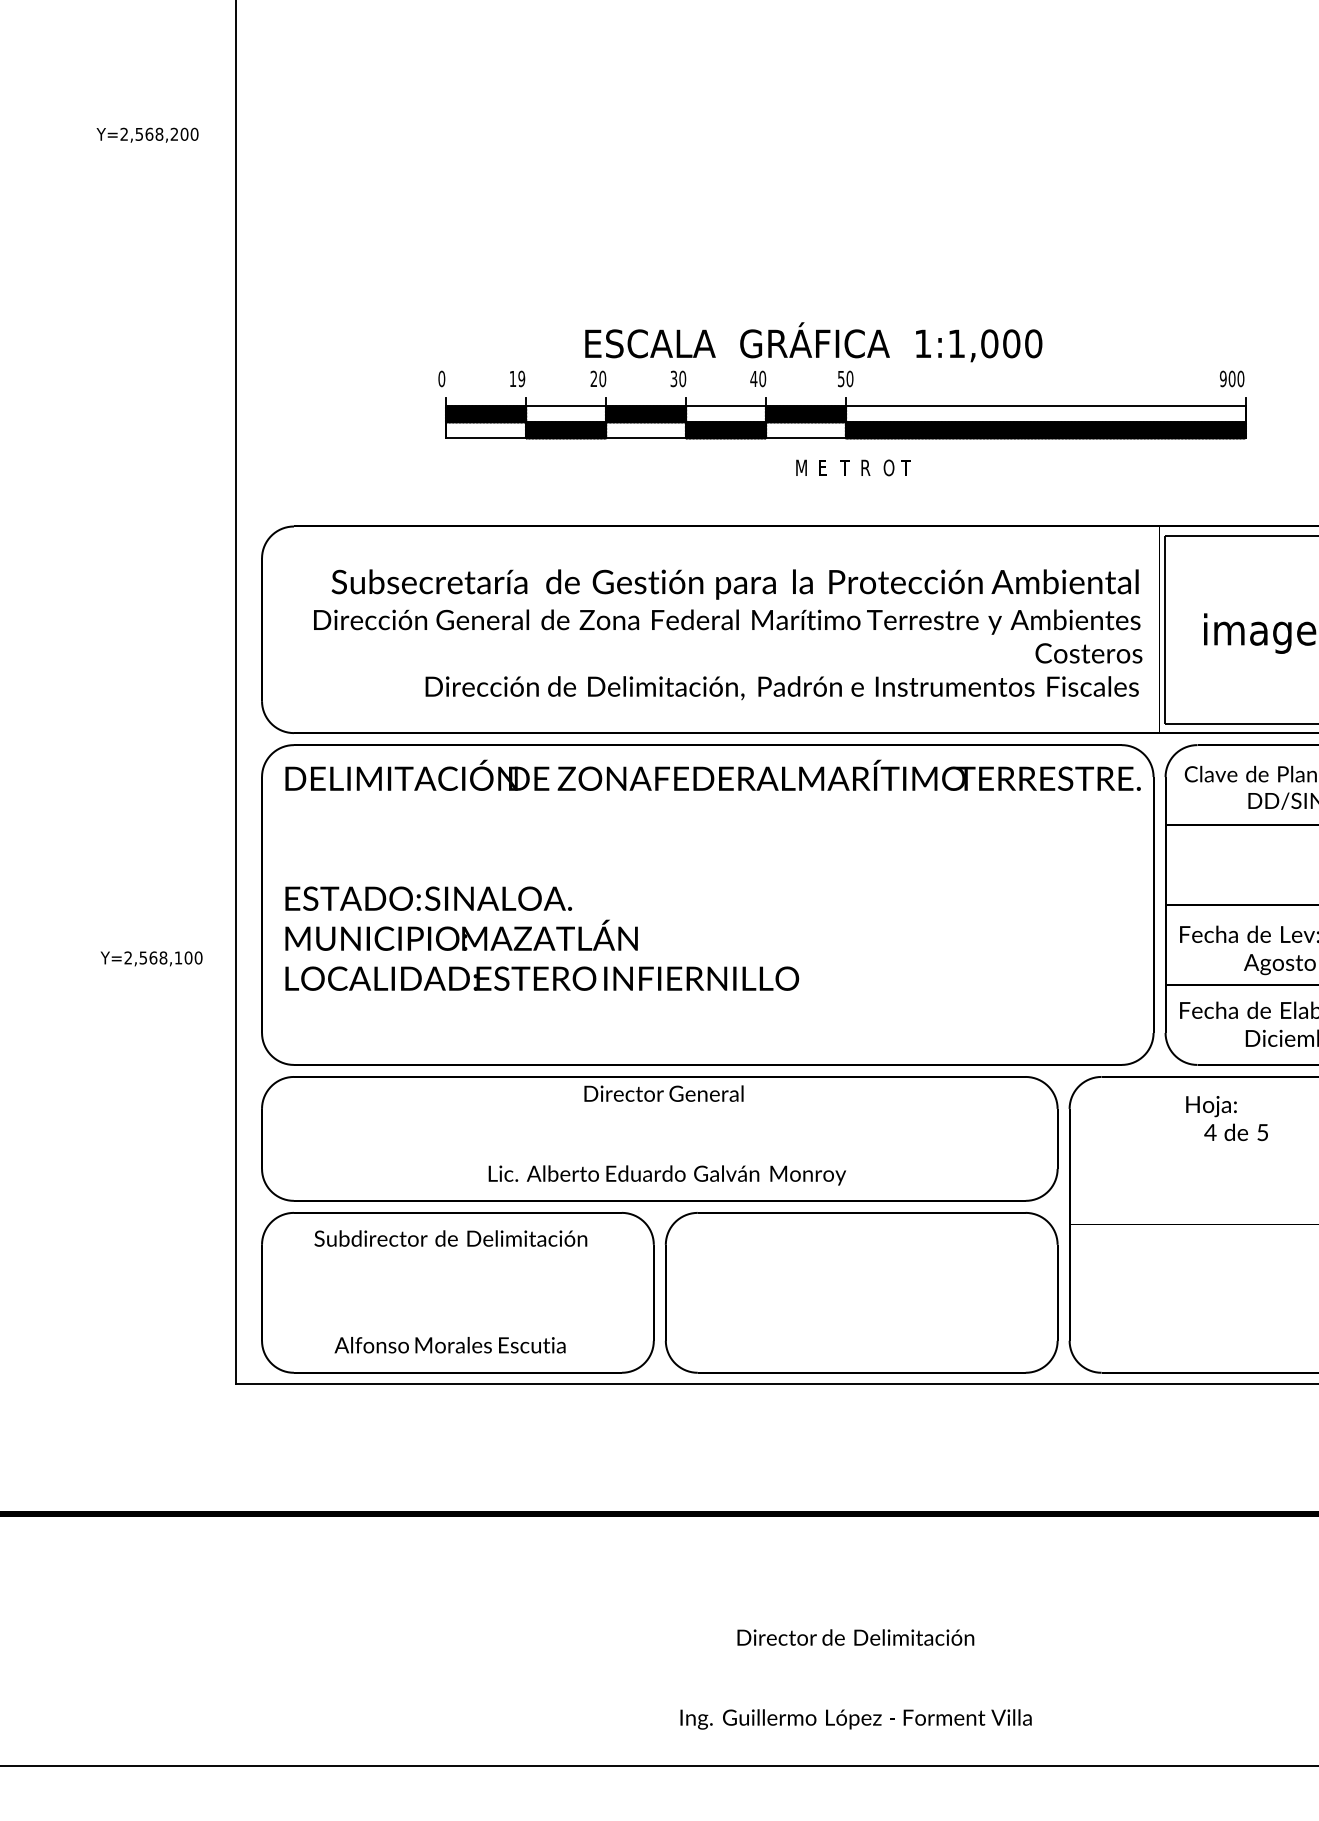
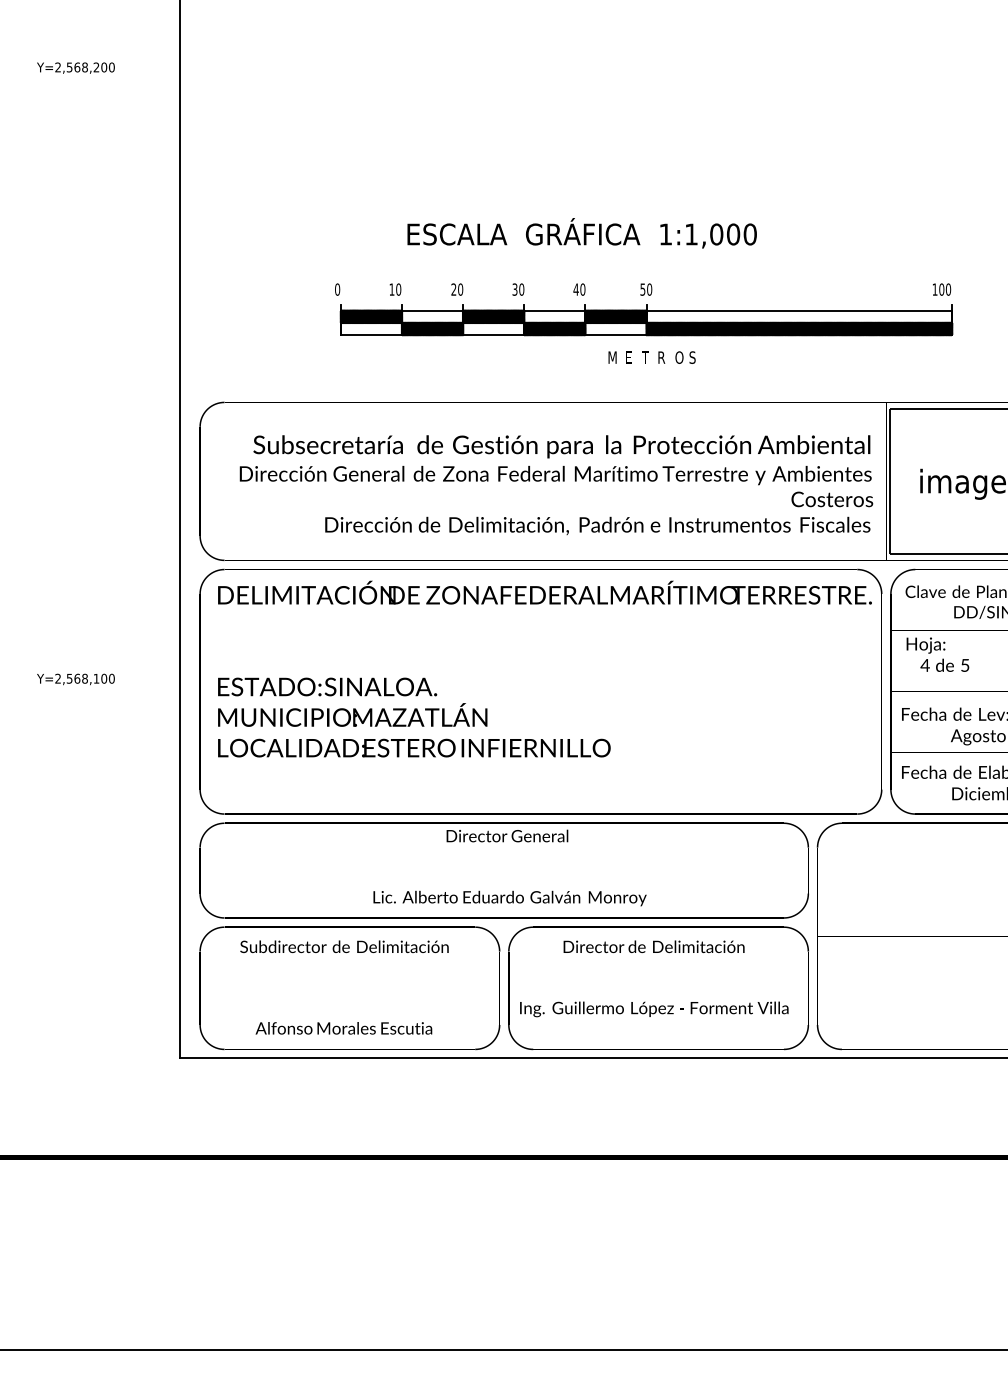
text: (147, 134) -> (75, 67), moved
text: (813, 342) -> (581, 233), moved
text: (1222, 378) -> (934, 289), 900 -> 100
text: (521, 379) -> (398, 290), 19 -> 10
text: (905, 467) -> (692, 357), T -> S
text: (151, 958) -> (75, 679), moved
text: (1226, 1118) -> (937, 654), moved
text: (855, 1679) -> (653, 978), moved

